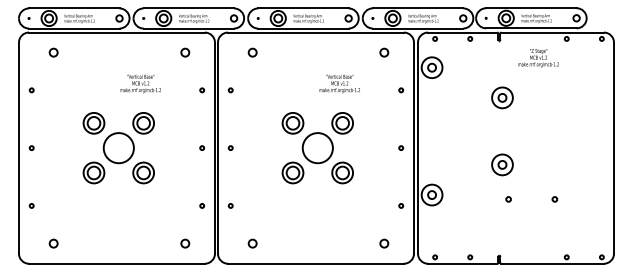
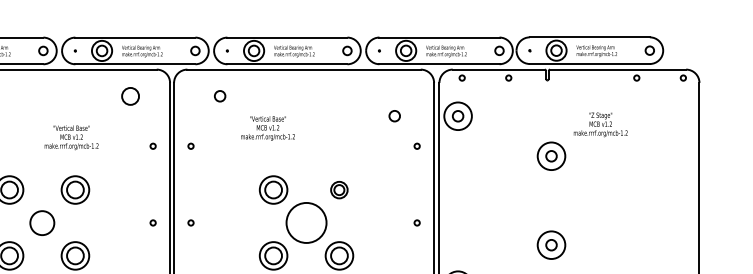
circle: (185, 52) -> (130, 96), size x1.6
circle: (384, 52) -> (394, 115), moved
text: (538, 58) -> (600, 125), moved
text: (339, 83) -> (267, 127), moved
part: (342, 123) -> (339, 190), size x0.6
circle: (118, 148) -> (42, 223), size x0.6

